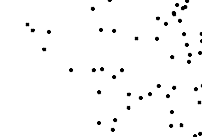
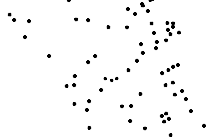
part: (96, 69) -> (69, 85), moved
part: (170, 91) -> (139, 56), moved
part: (138, 96) -> (110, 79), size x0.6
part: (176, 124) -> (126, 105), moved

